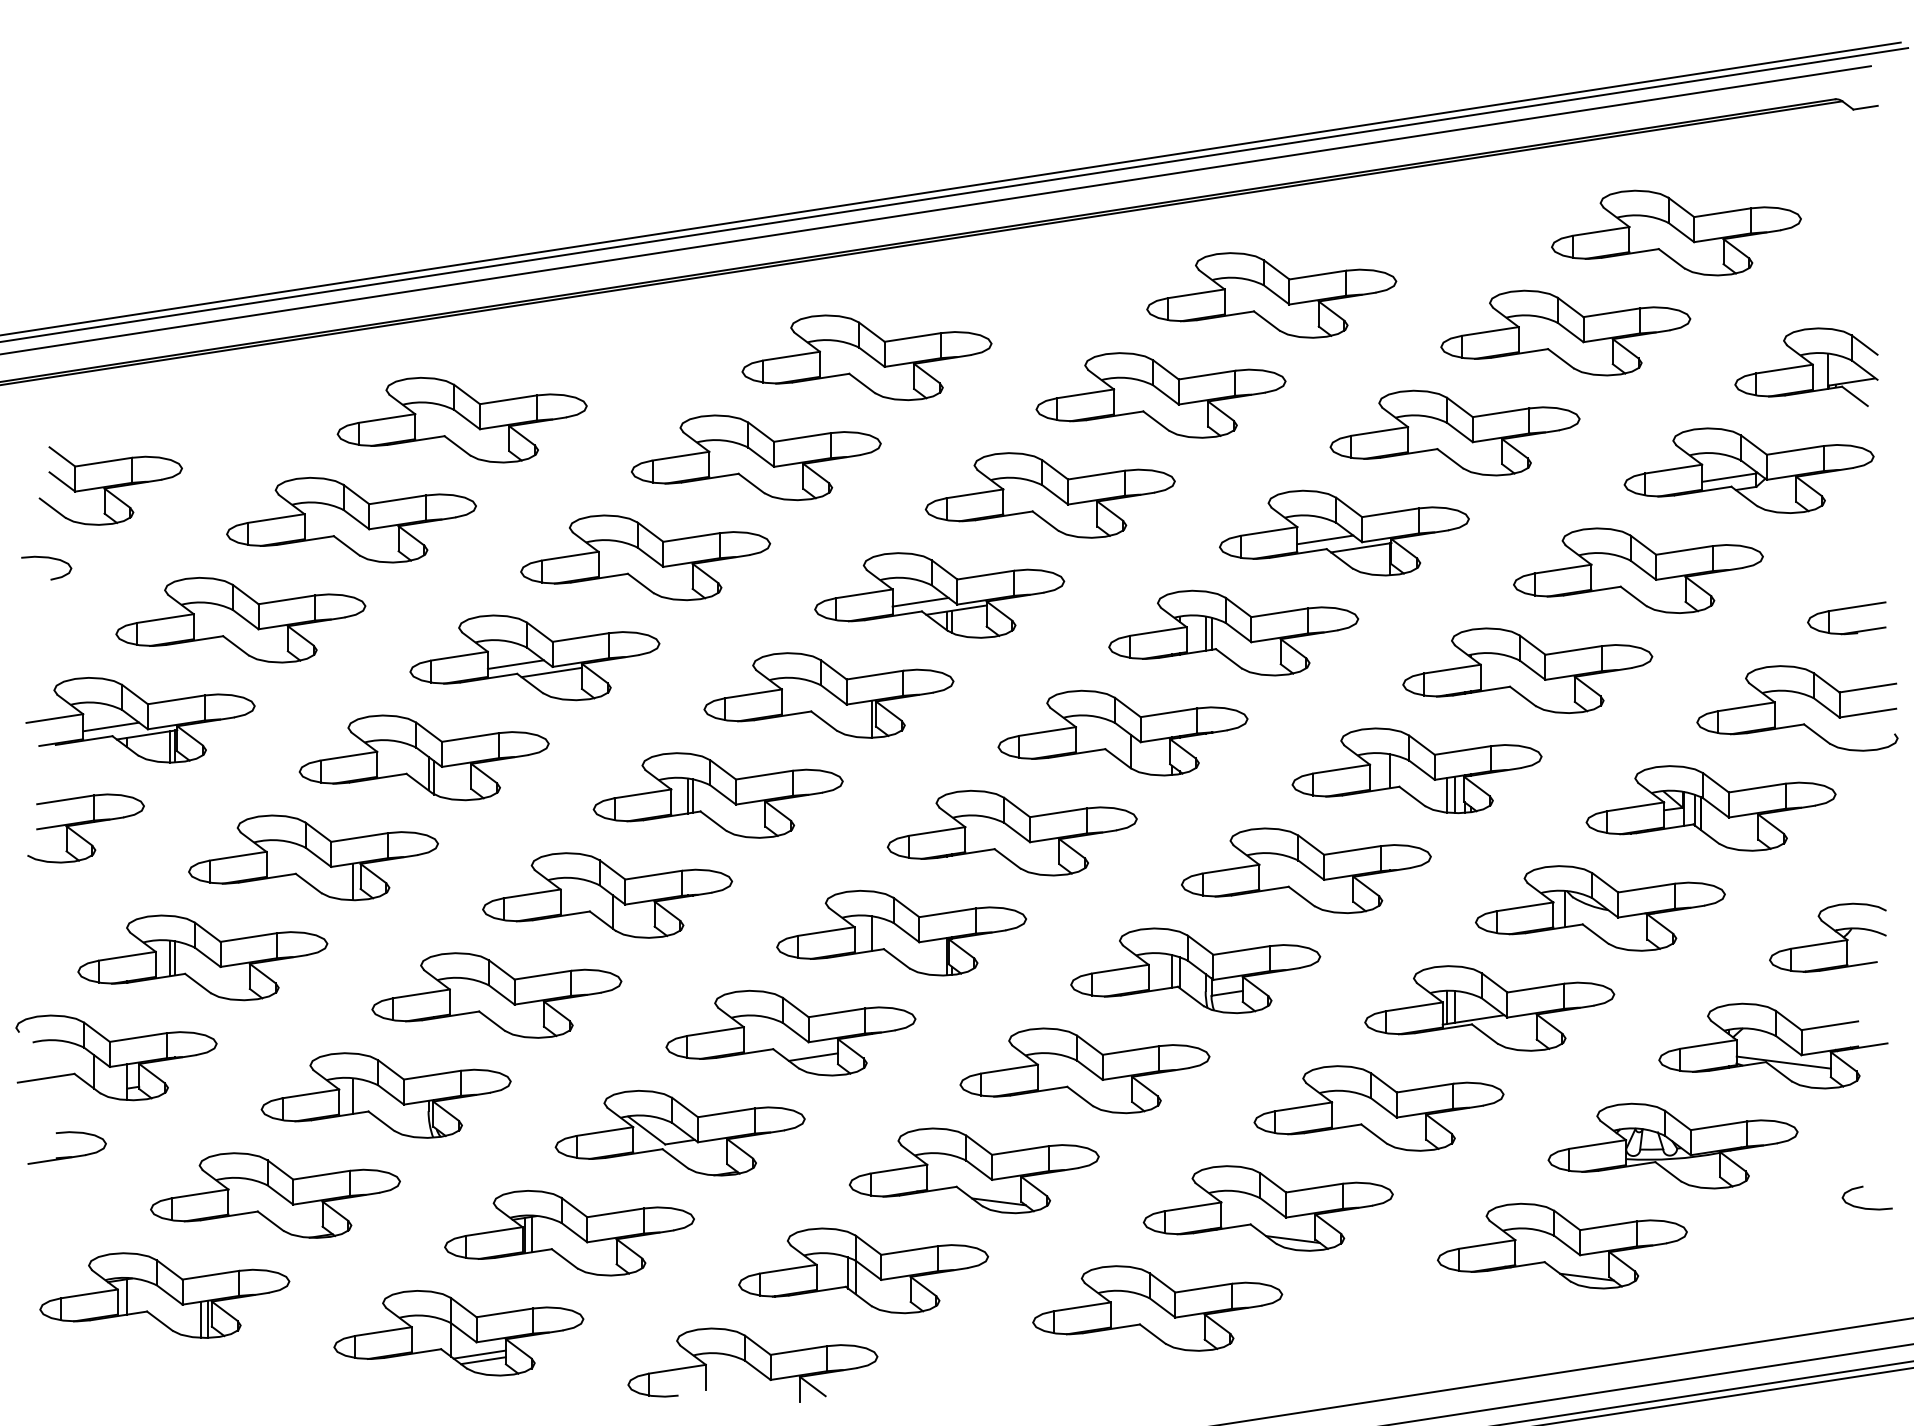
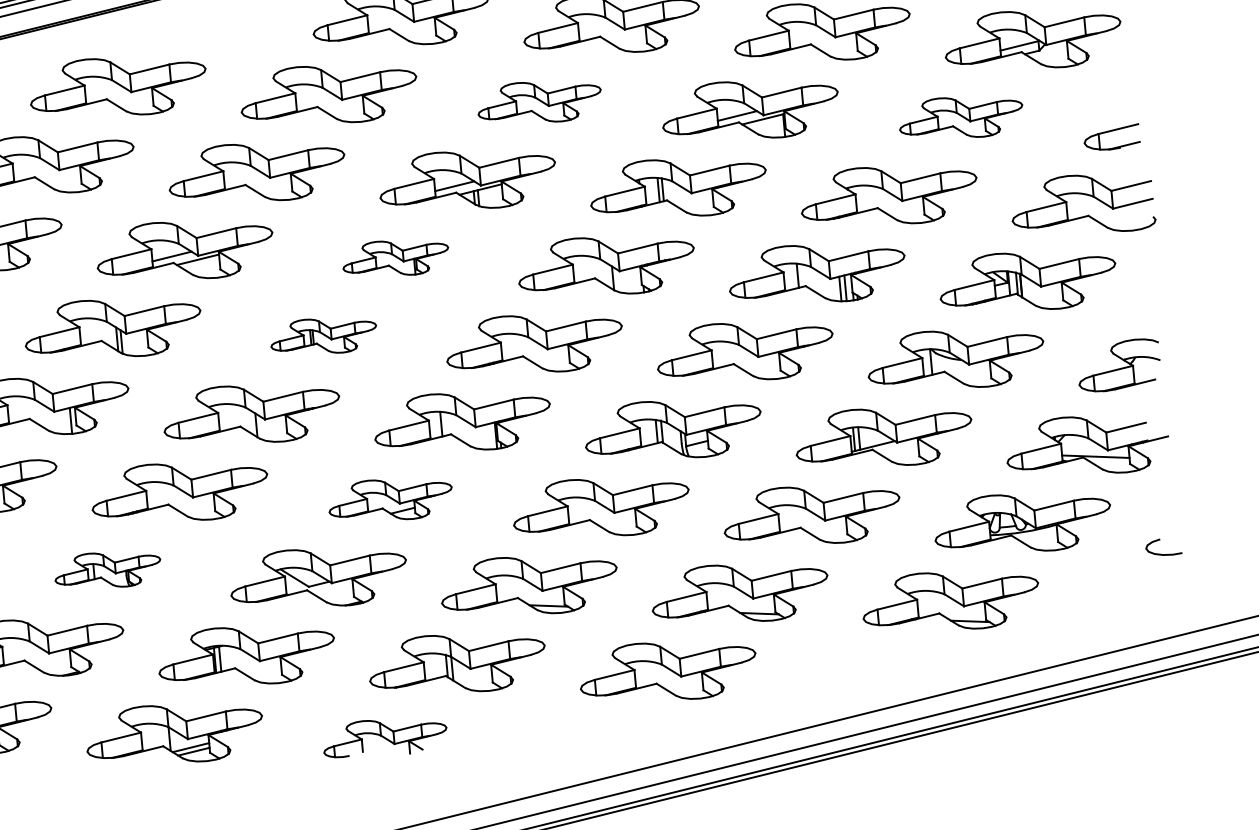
part: (1049, 495) -> (539, 102), size x0.7
part: (1638, 570) -> (961, 117), size x0.7
part: (828, 695) -> (395, 258), size x0.6
part: (717, 795) -> (323, 336), size x0.6
part: (790, 1032) -> (390, 499), size x0.7
part: (385, 1095) -> (107, 570), size x0.6
part: (752, 1364) -> (384, 737), size x0.7

